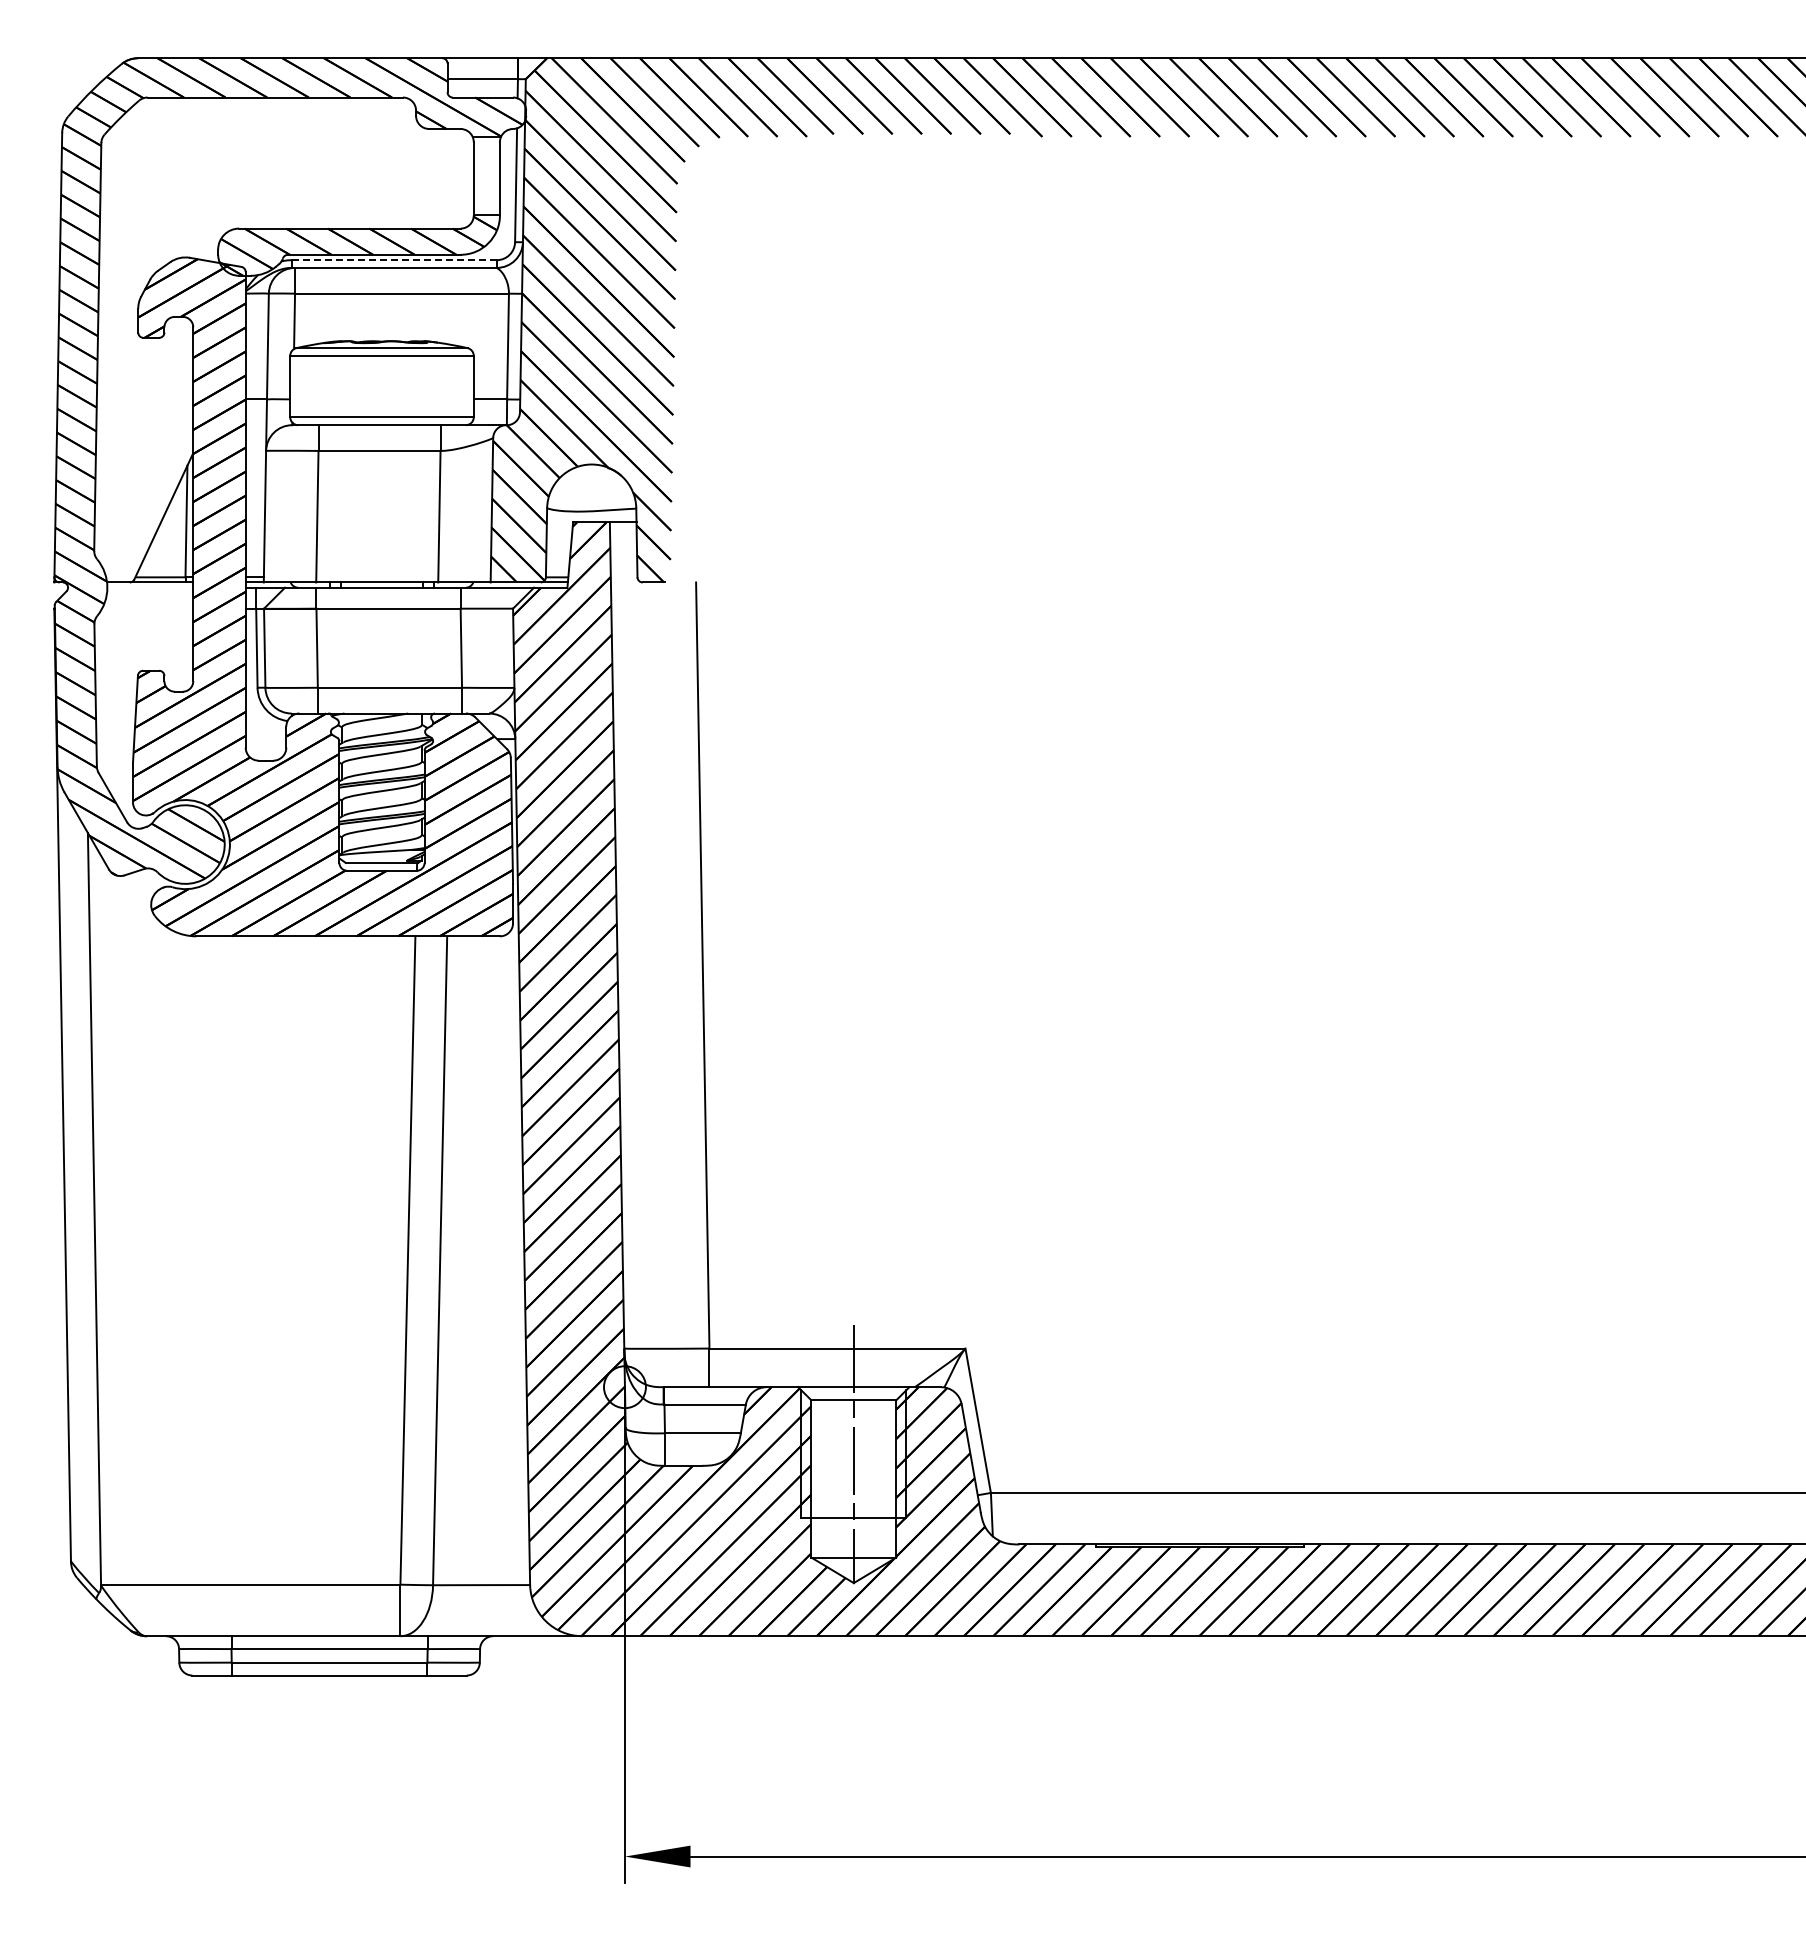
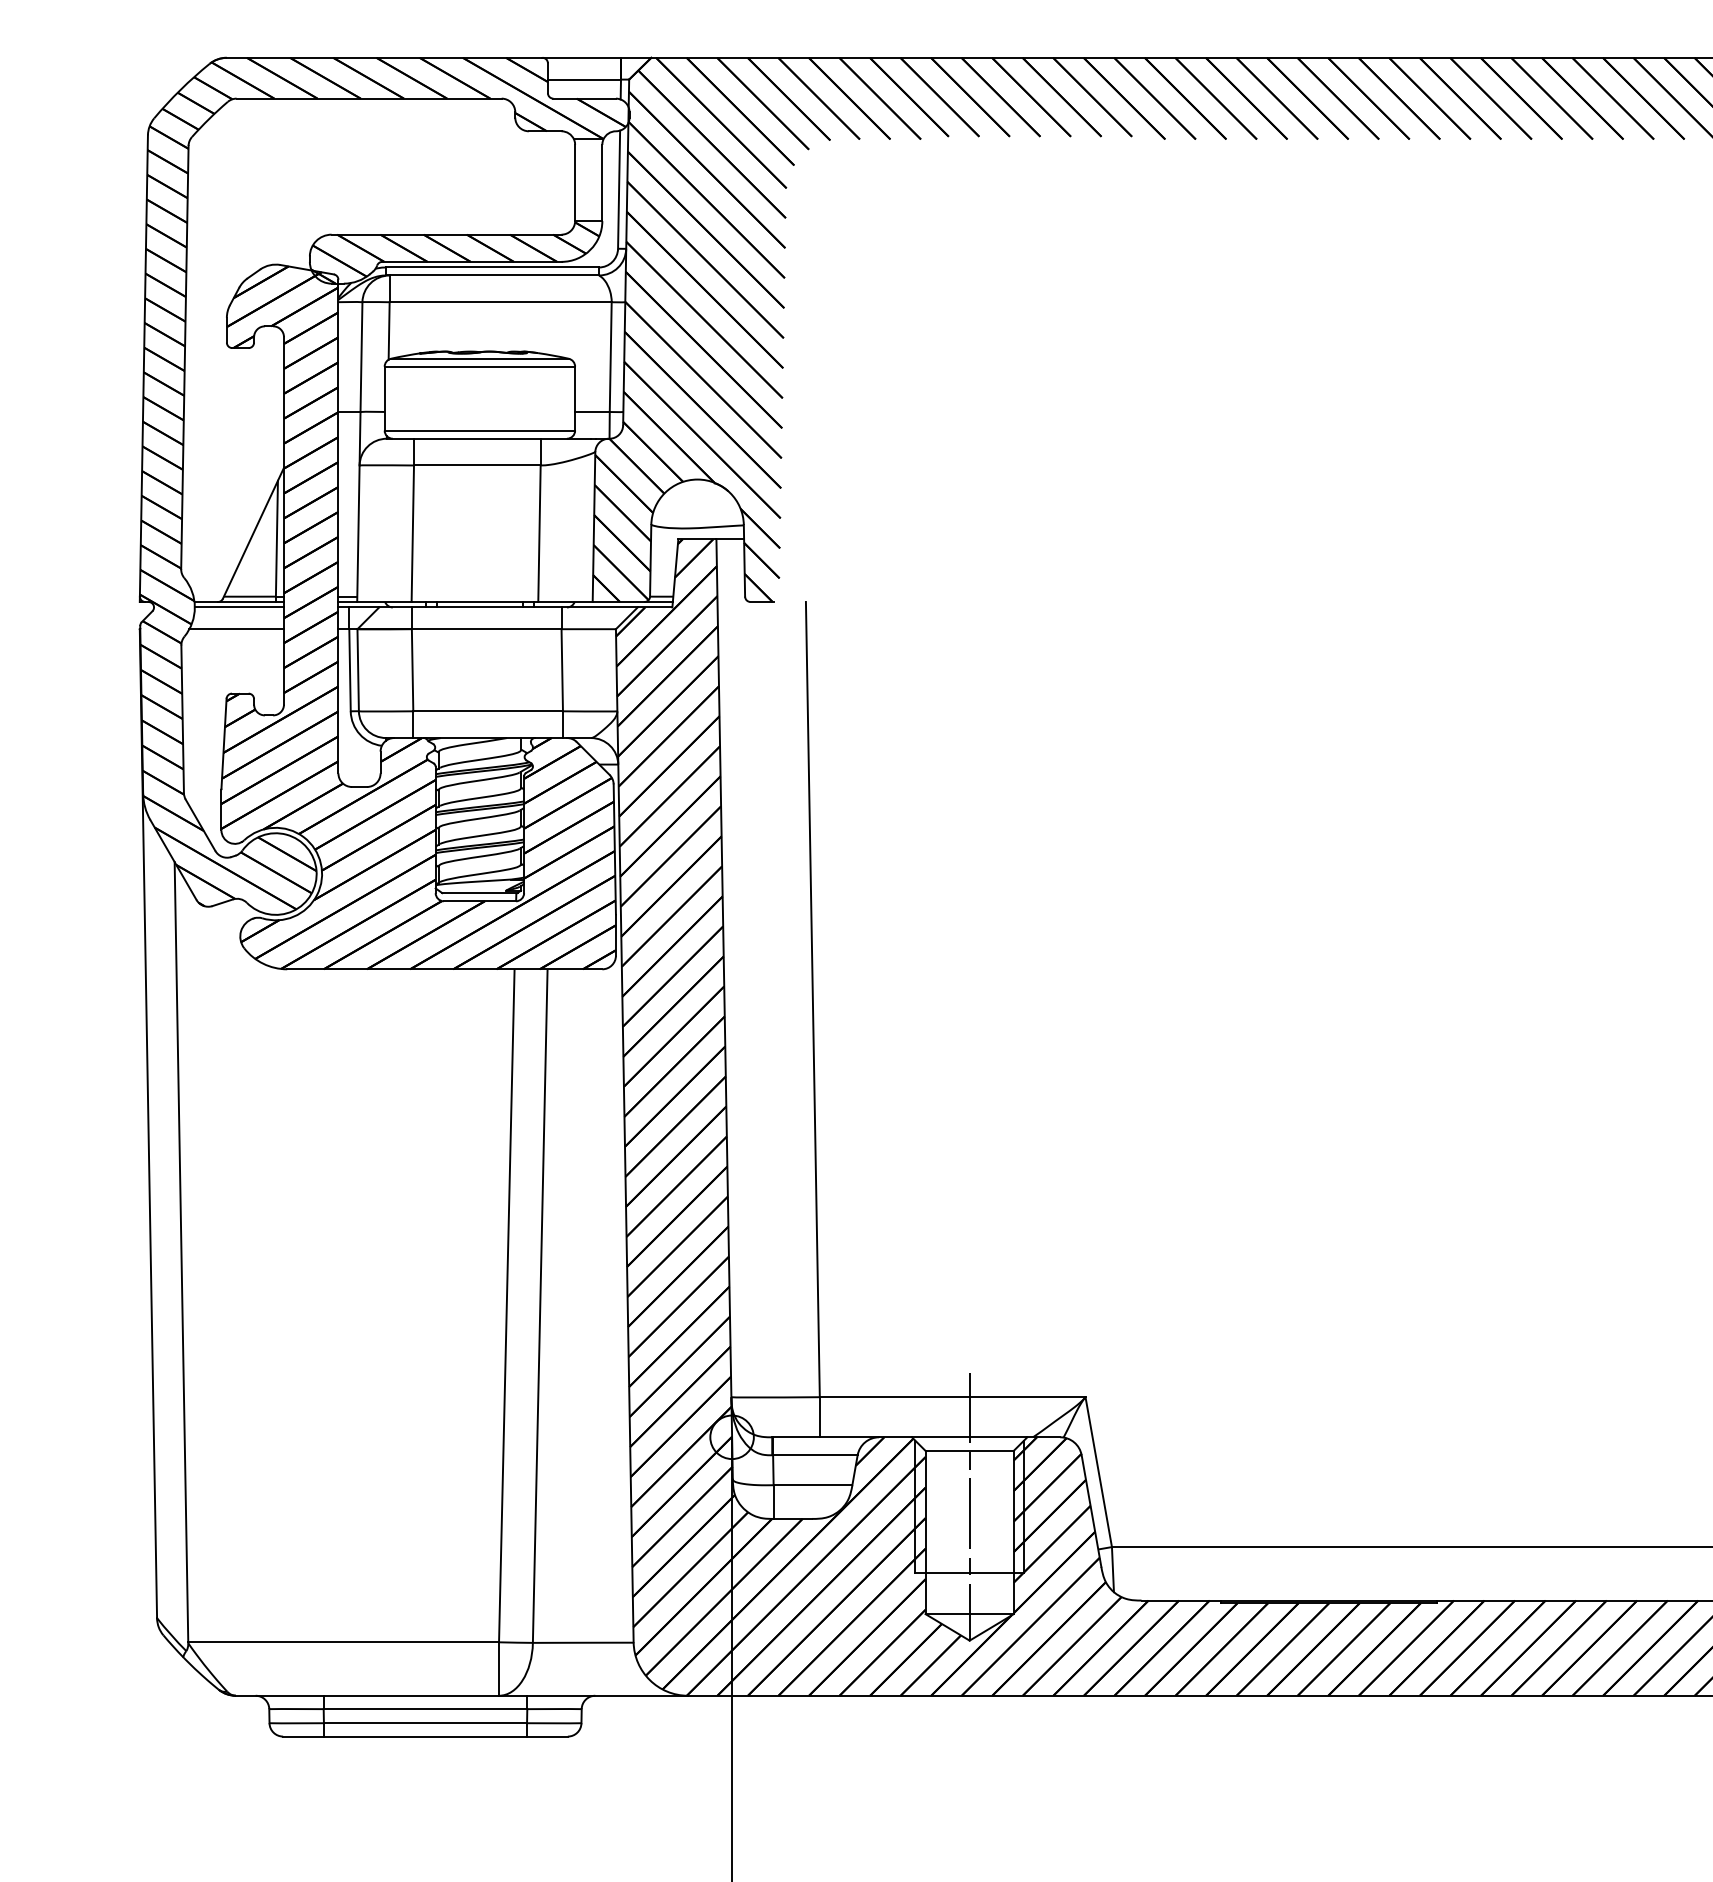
line: (394, 260) -> (492, 267), dashed -> solid
line: (150, 587) -> (239, 607), added
line: (147, 608) -> (236, 629), added

